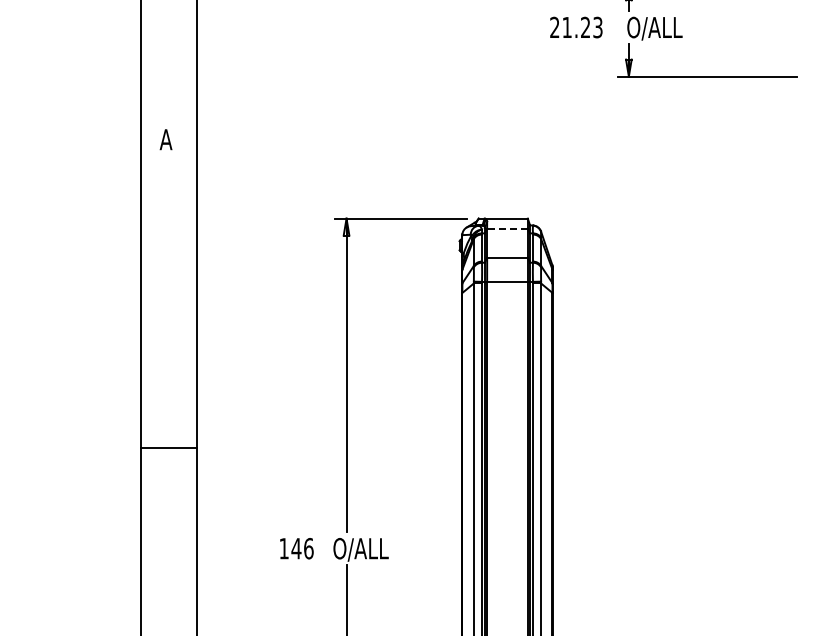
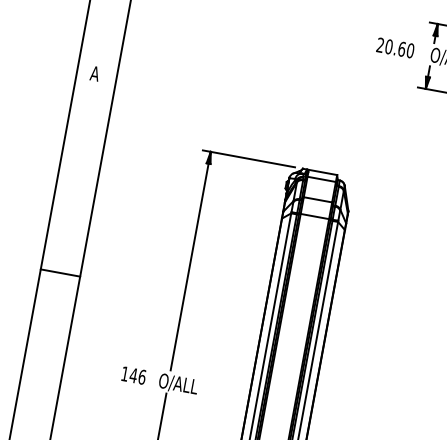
text: (582, 27) -> (399, 48), 21.23 -> 20.60
line: (506, 228) -> (321, 179), dashed -> solid
line: (168, 447) -> (60, 272), moved

